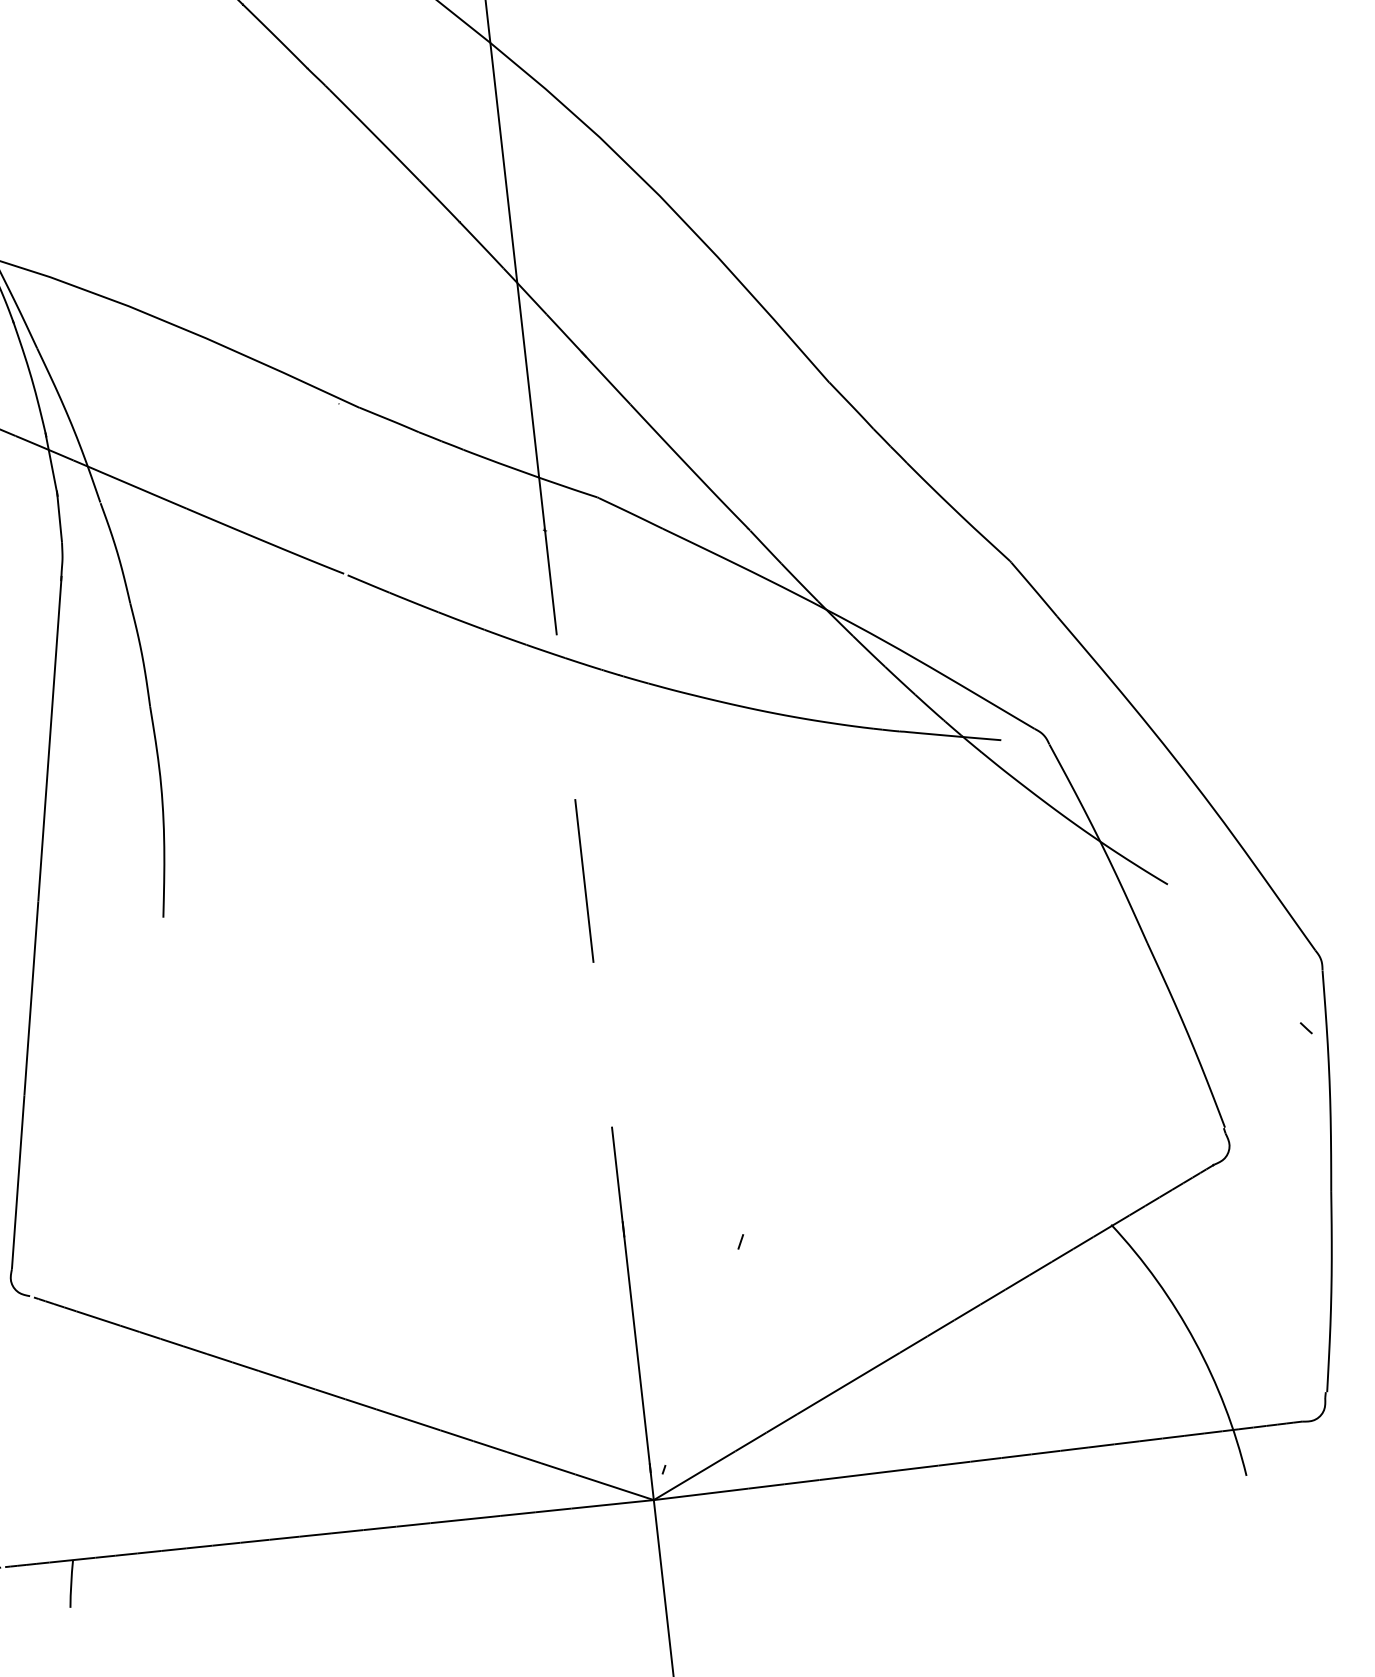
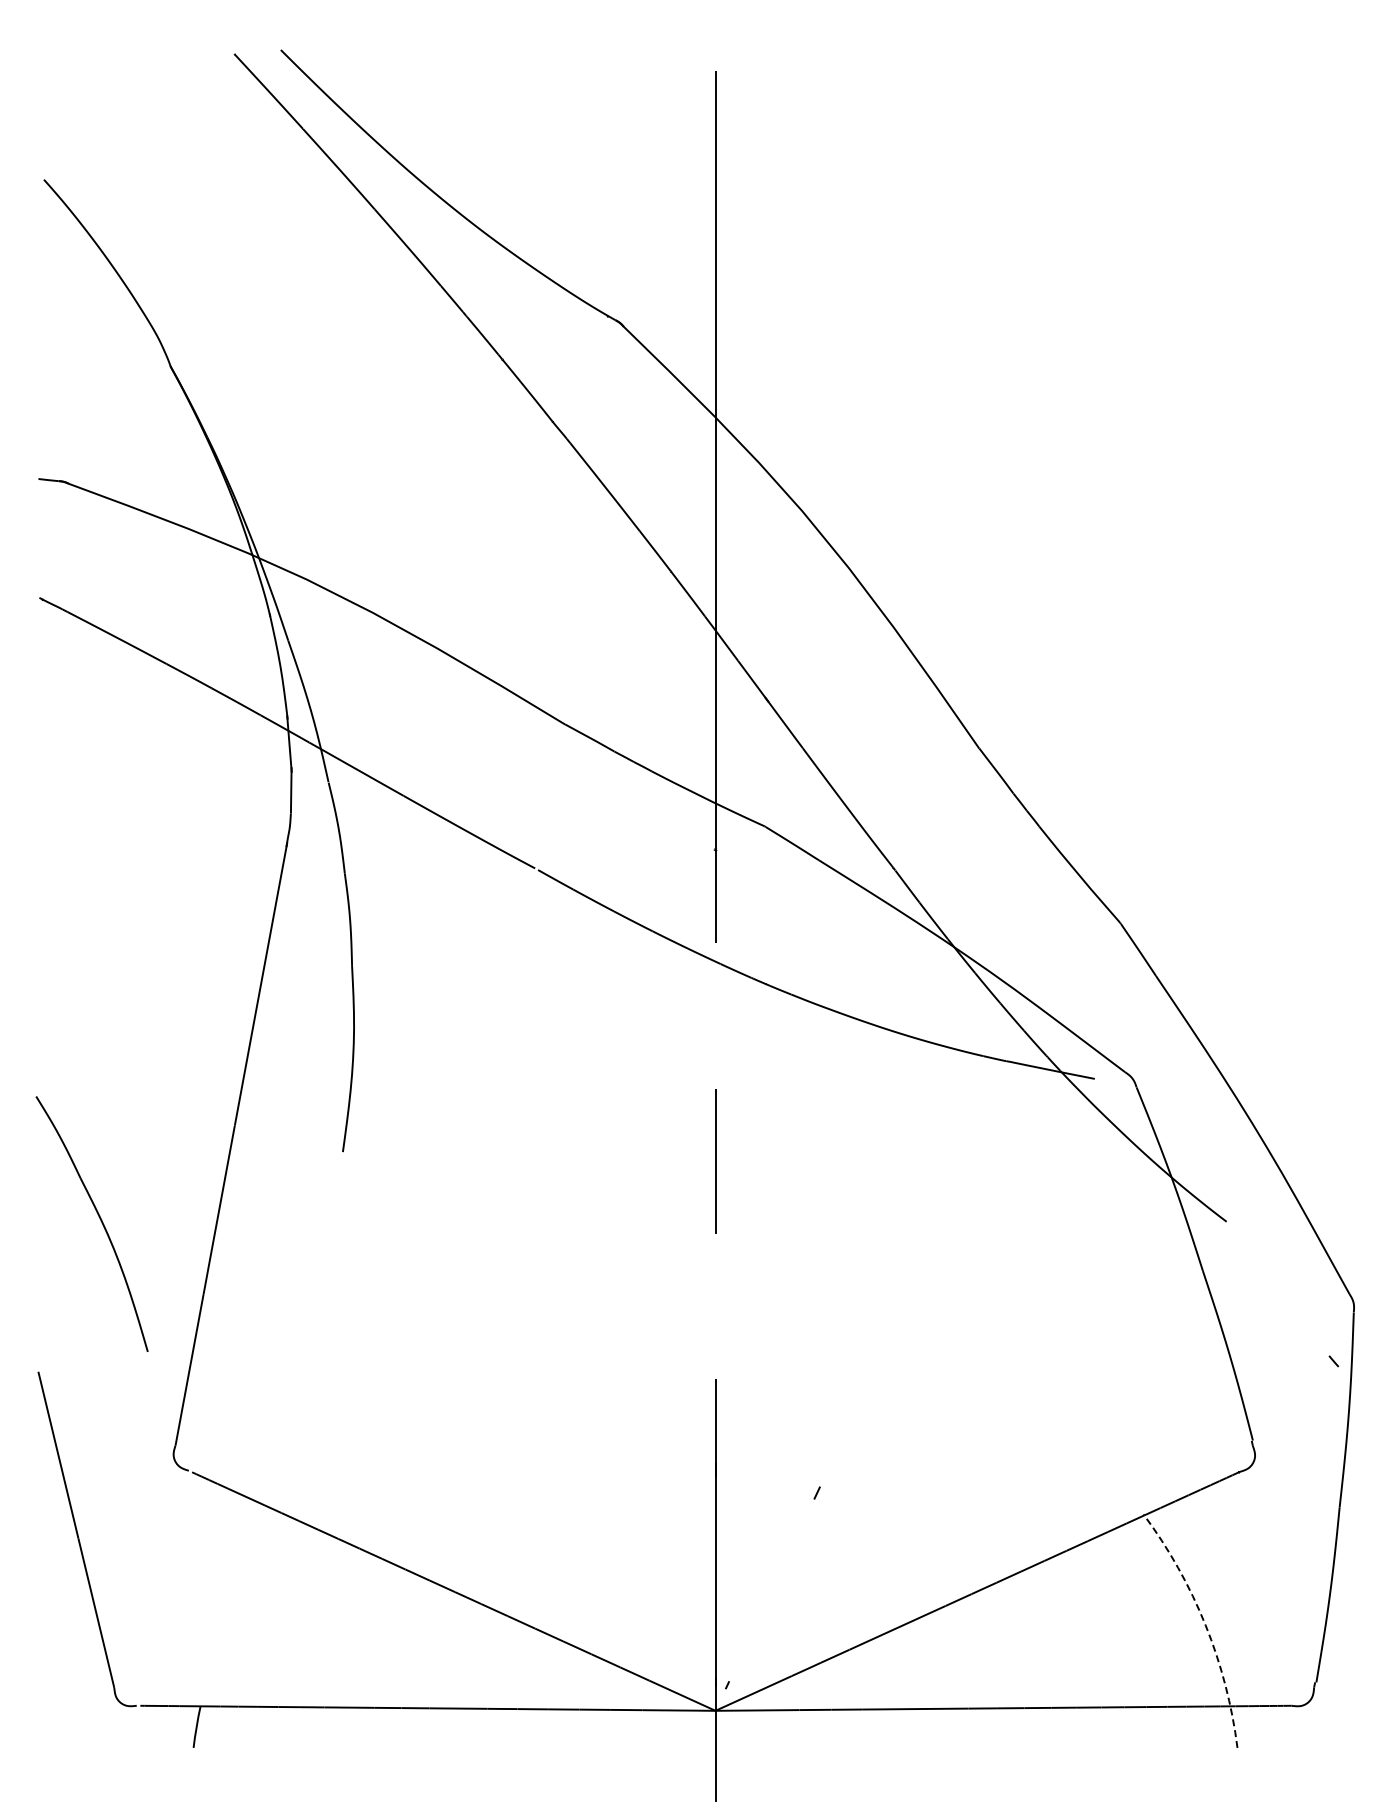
arc: (1195, 1342) -> (1205, 1625), solid -> dashed

